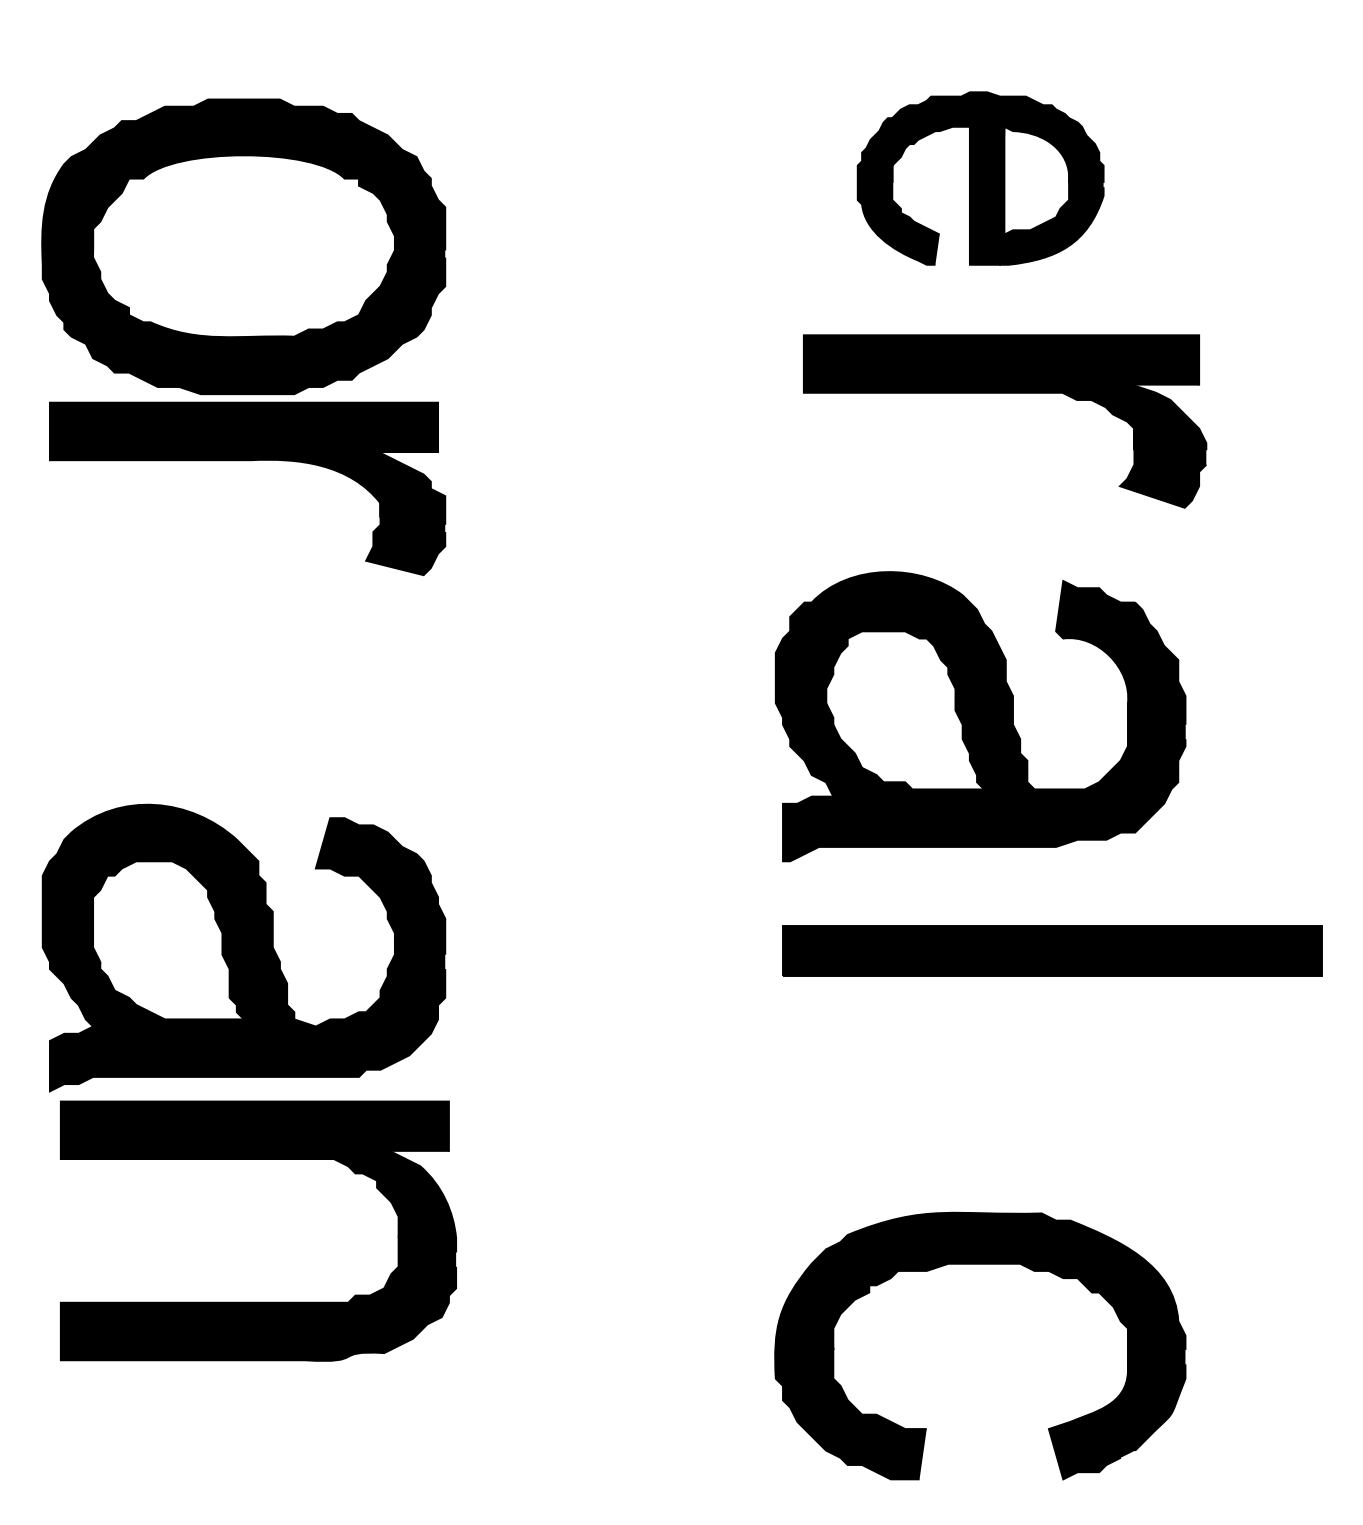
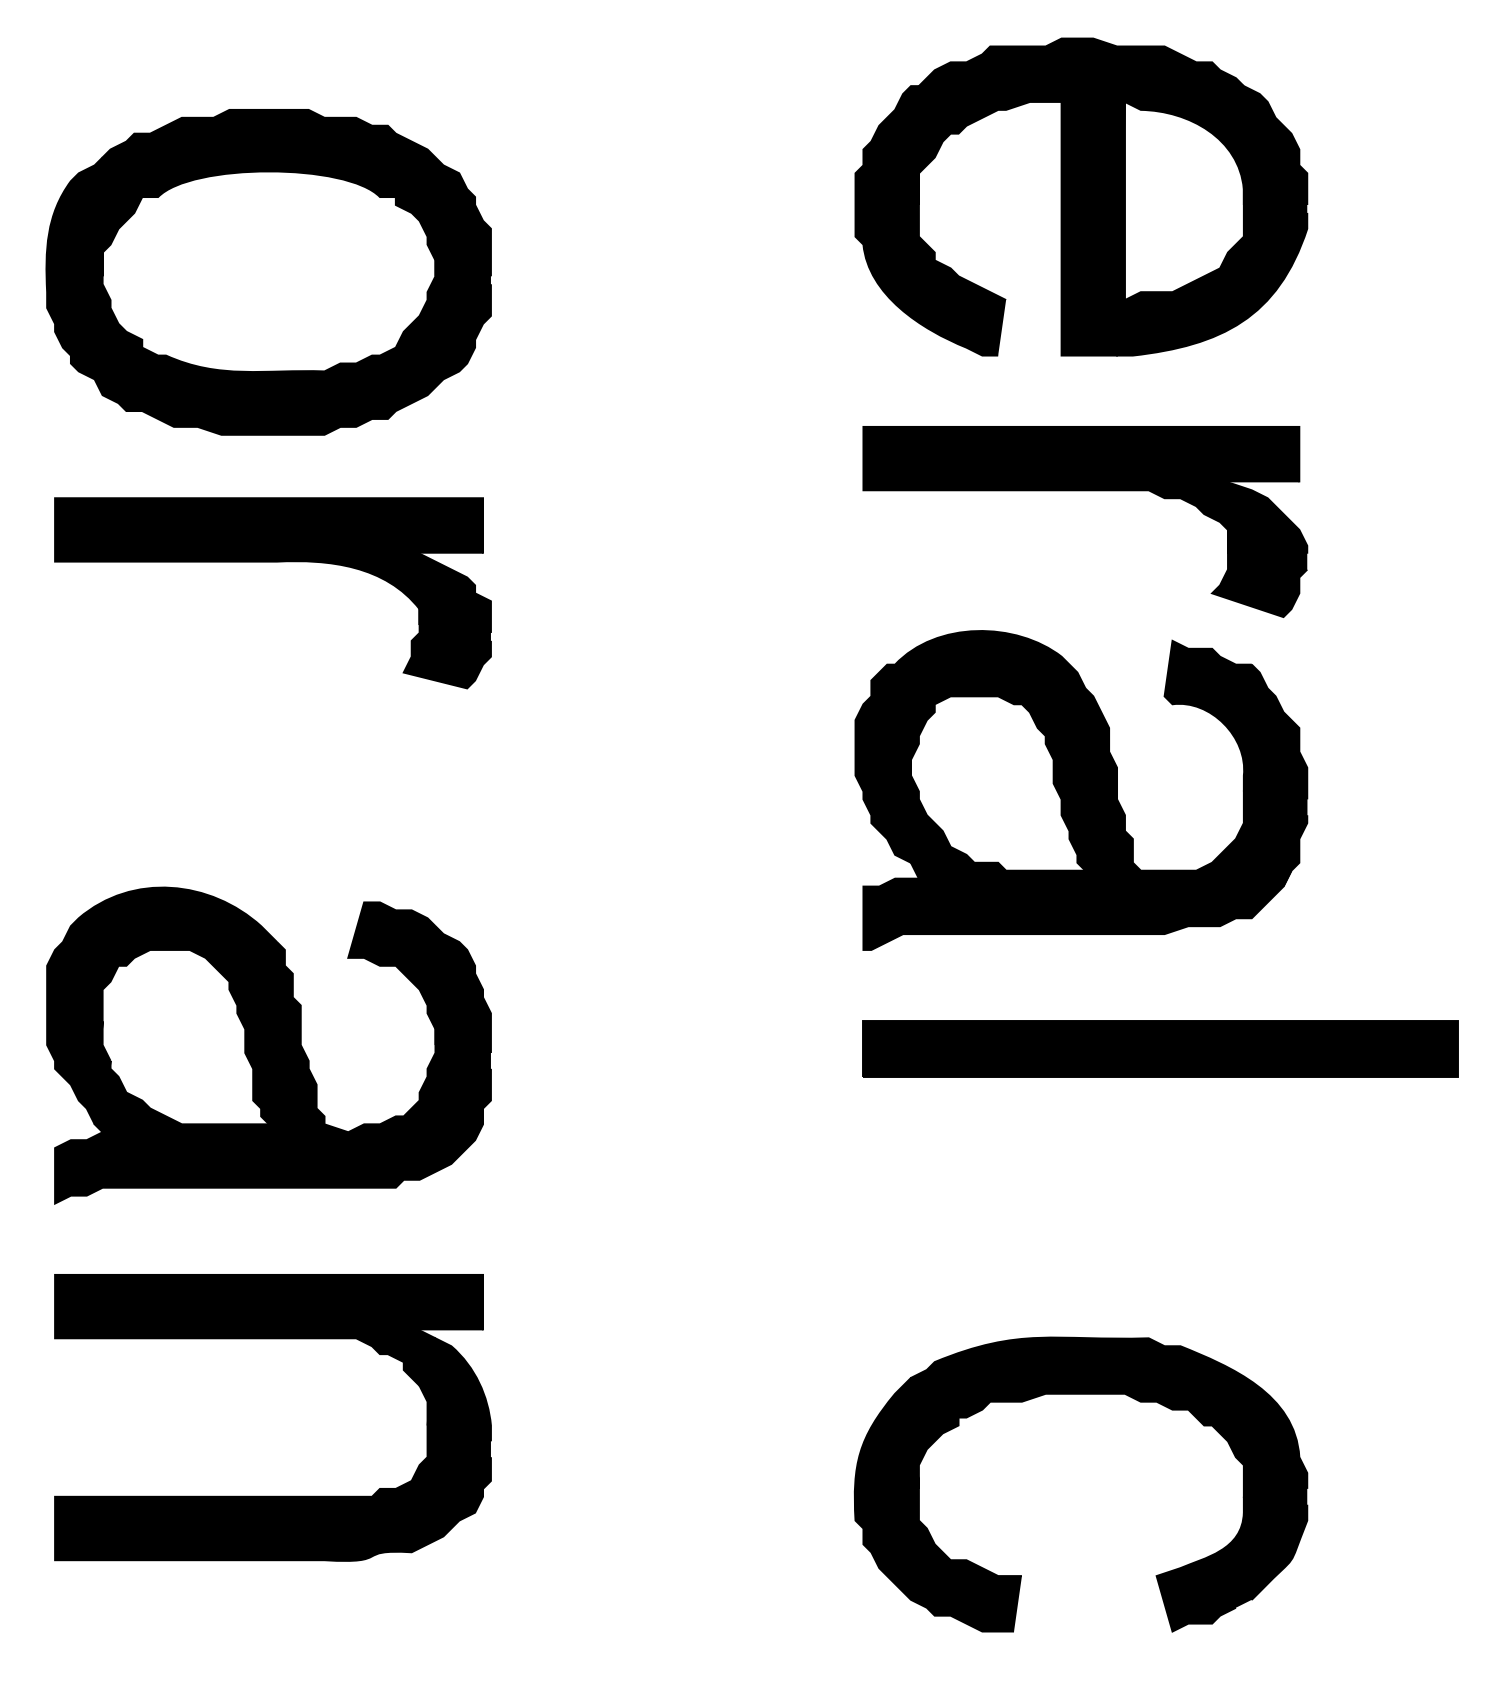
part: (980, 178) -> (1081, 196), size x1.67
part: (1005, 393) -> (1085, 491), moved
part: (247, 460) -> (272, 562), moved
part: (258, 1160) -> (272, 1339), moved

